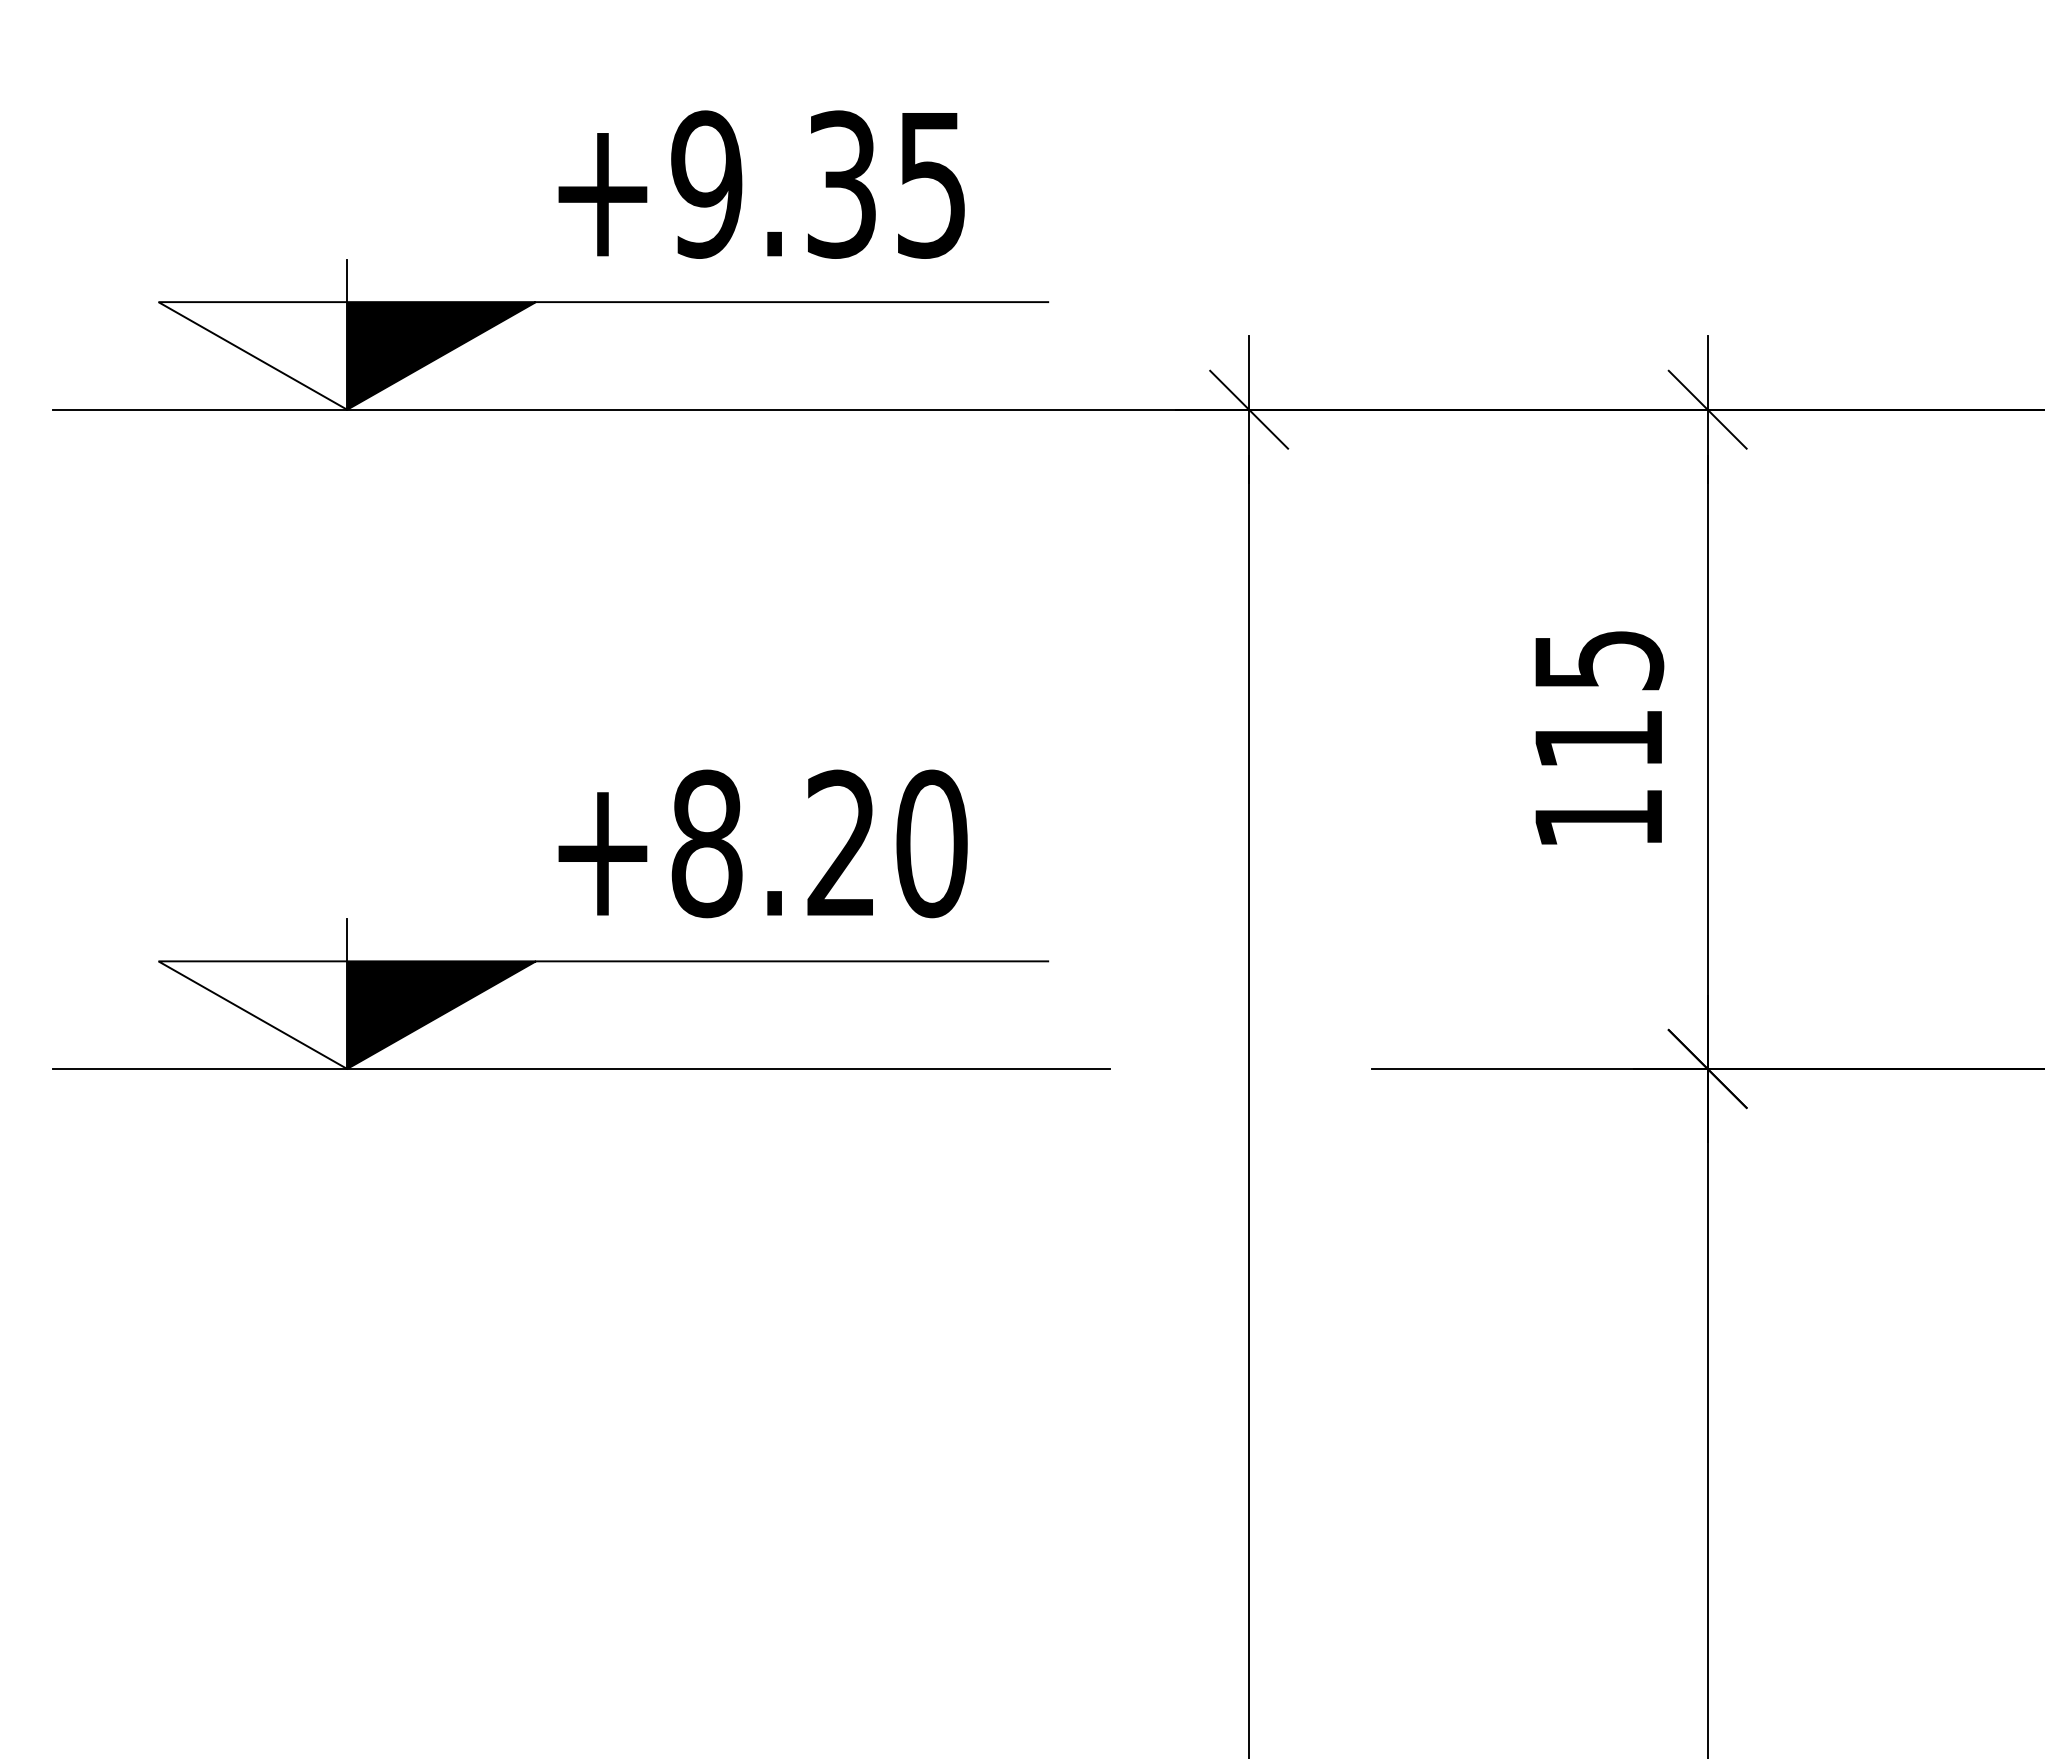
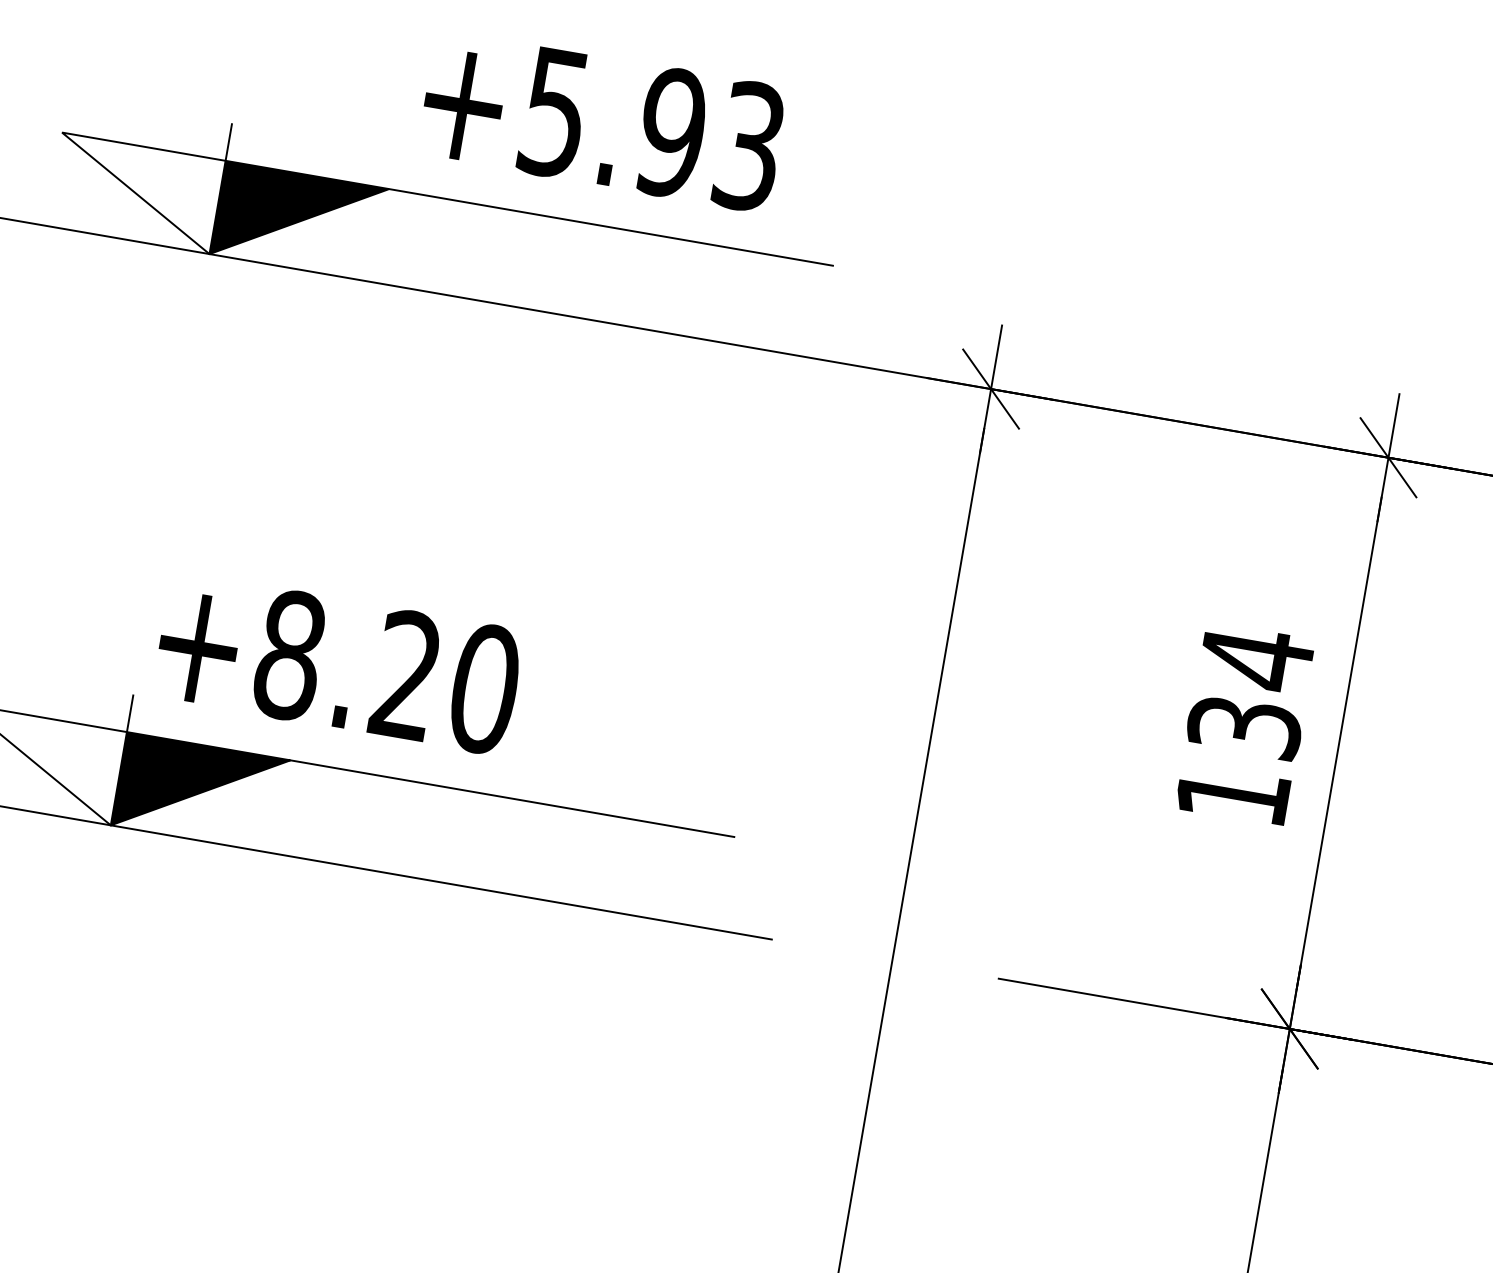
text: (818, 184) -> (651, 129), +9.35 -> +5.93
text: (1598, 698) -> (1250, 691), 115 -> 134
text: (762, 843) -> (338, 663), moved

